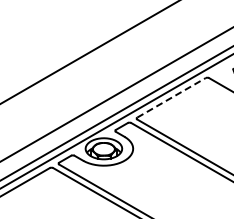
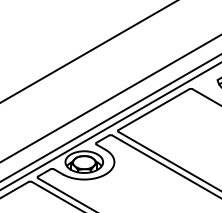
line: (171, 97) -> (153, 109), dashed -> solid

